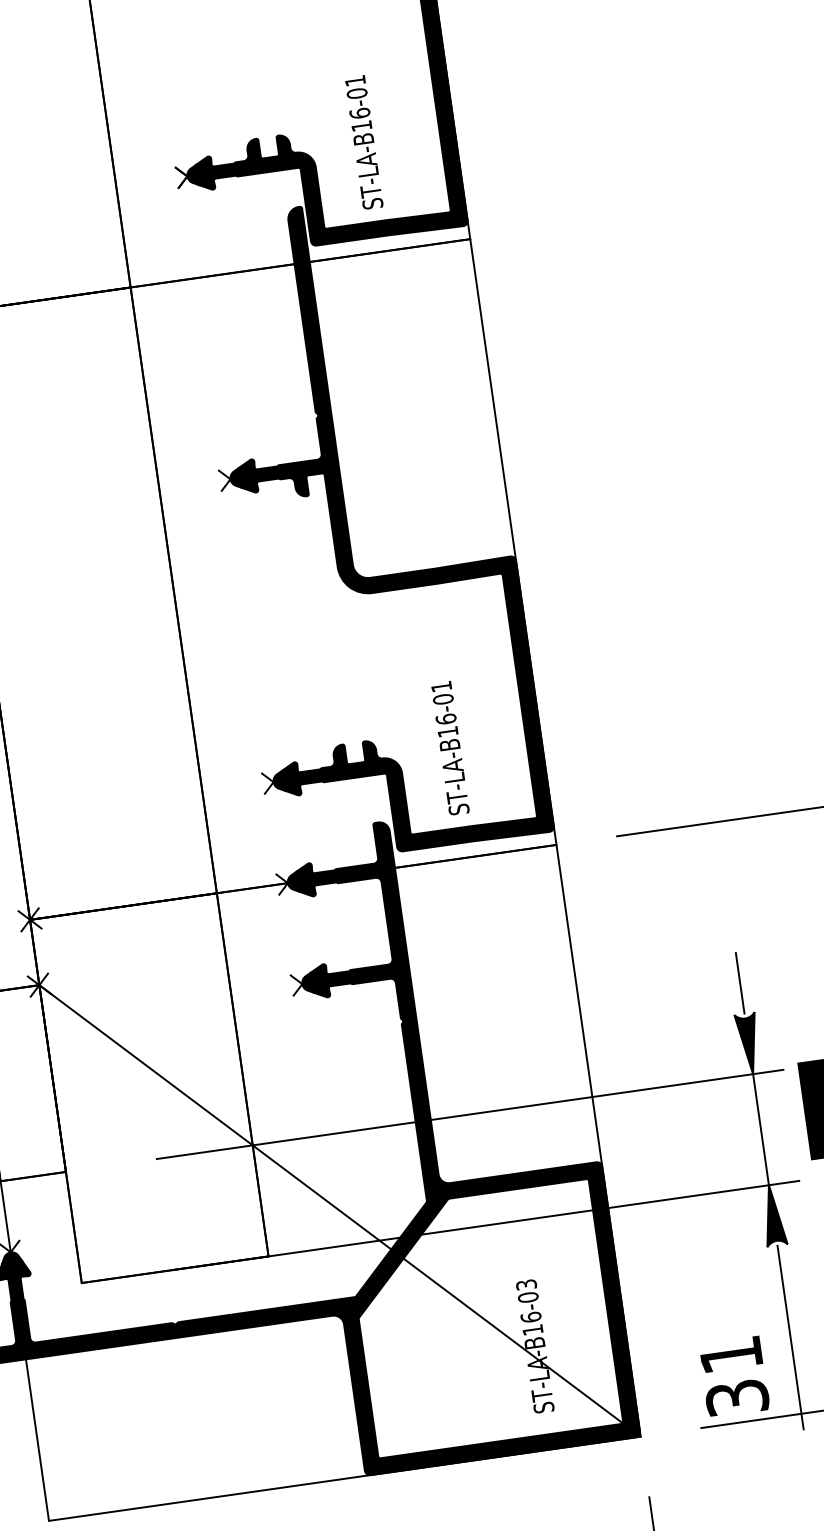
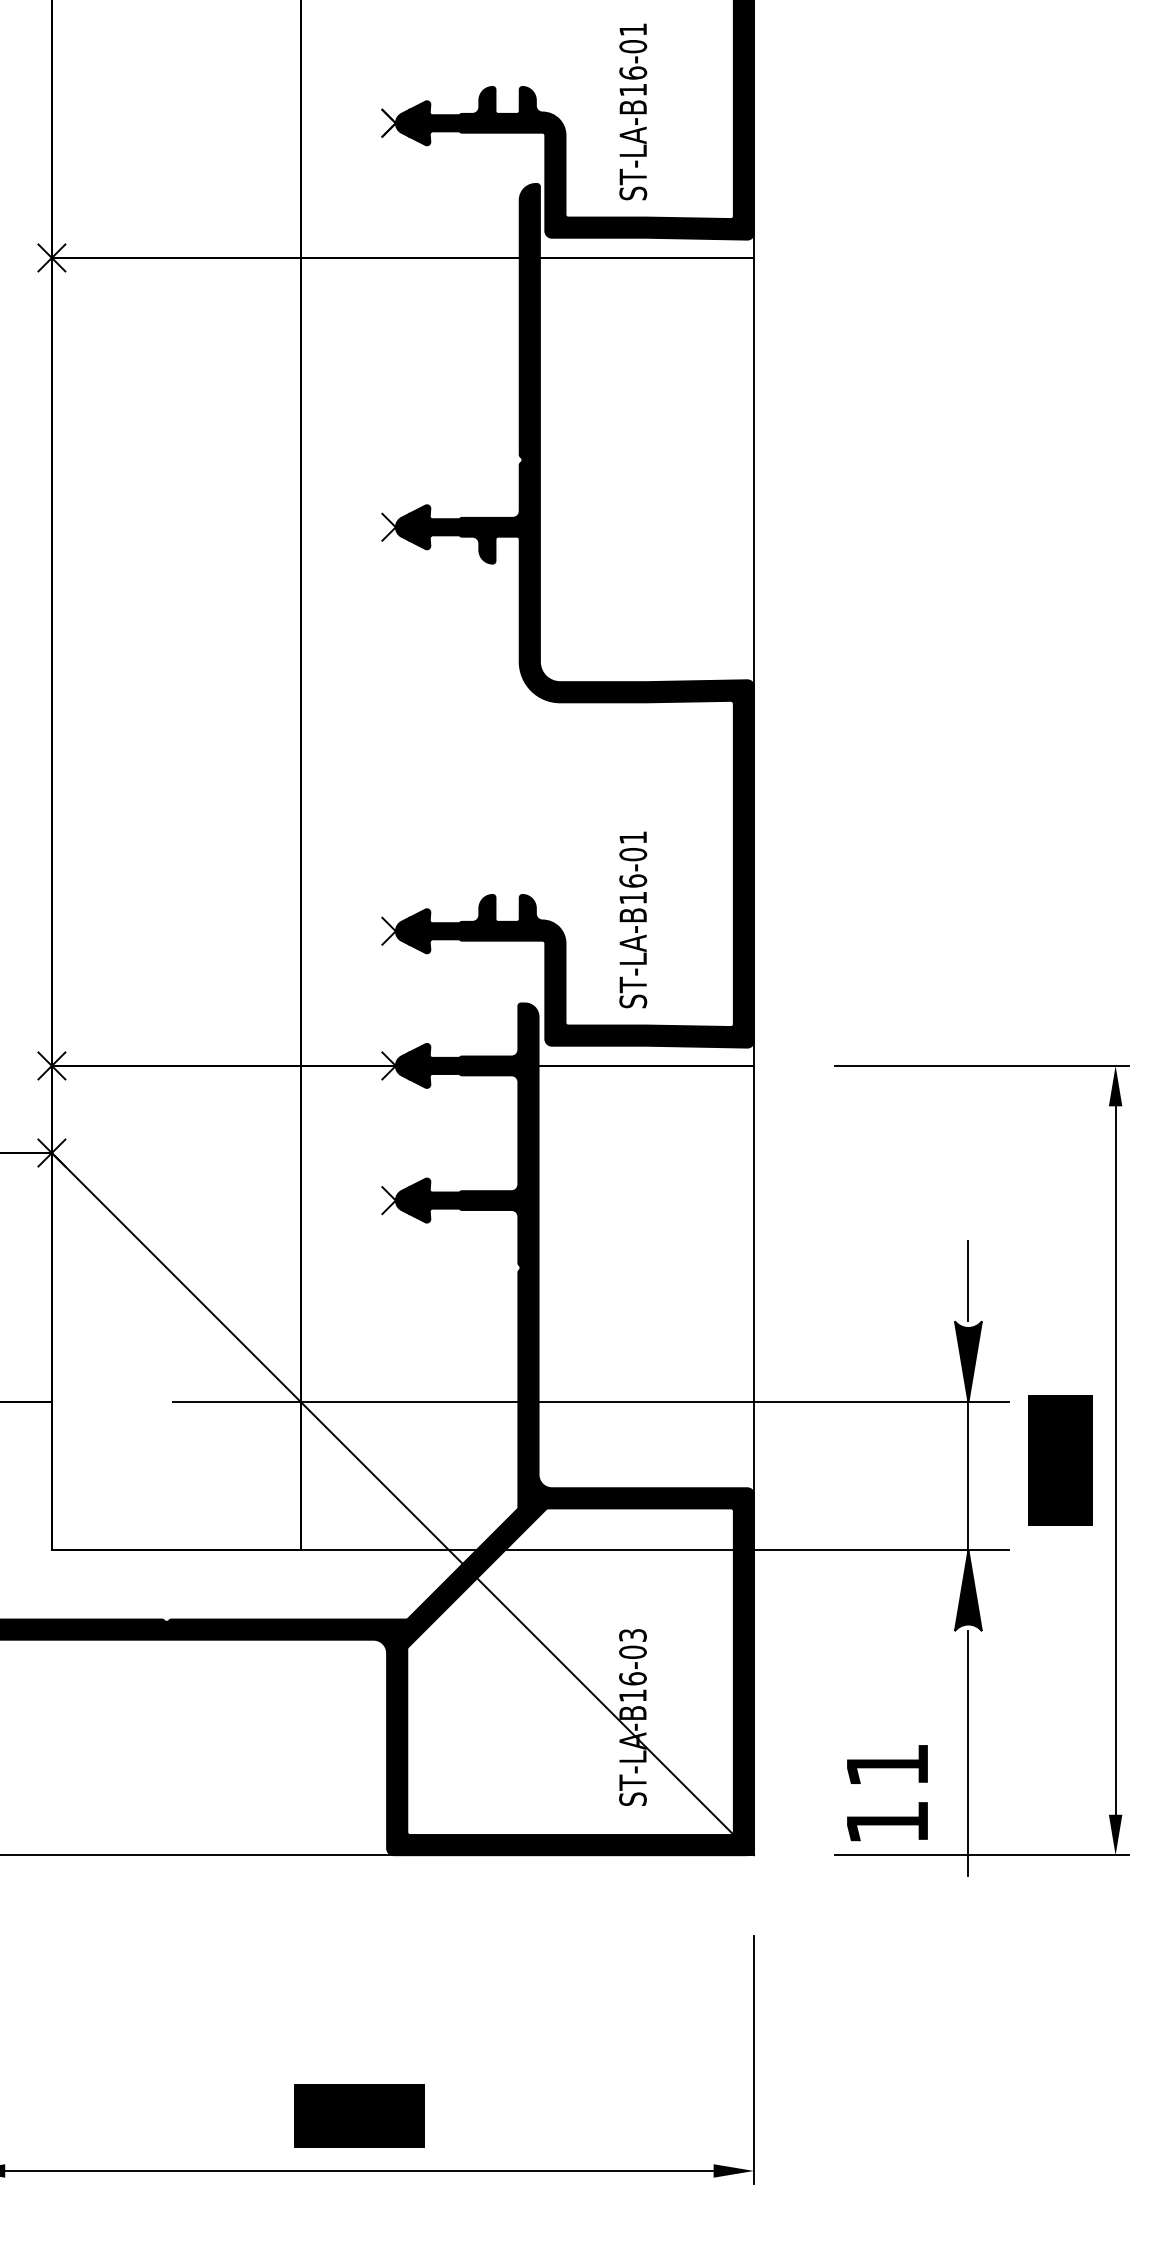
text: (737, 1397) -> (887, 1822), 31 -> 11

